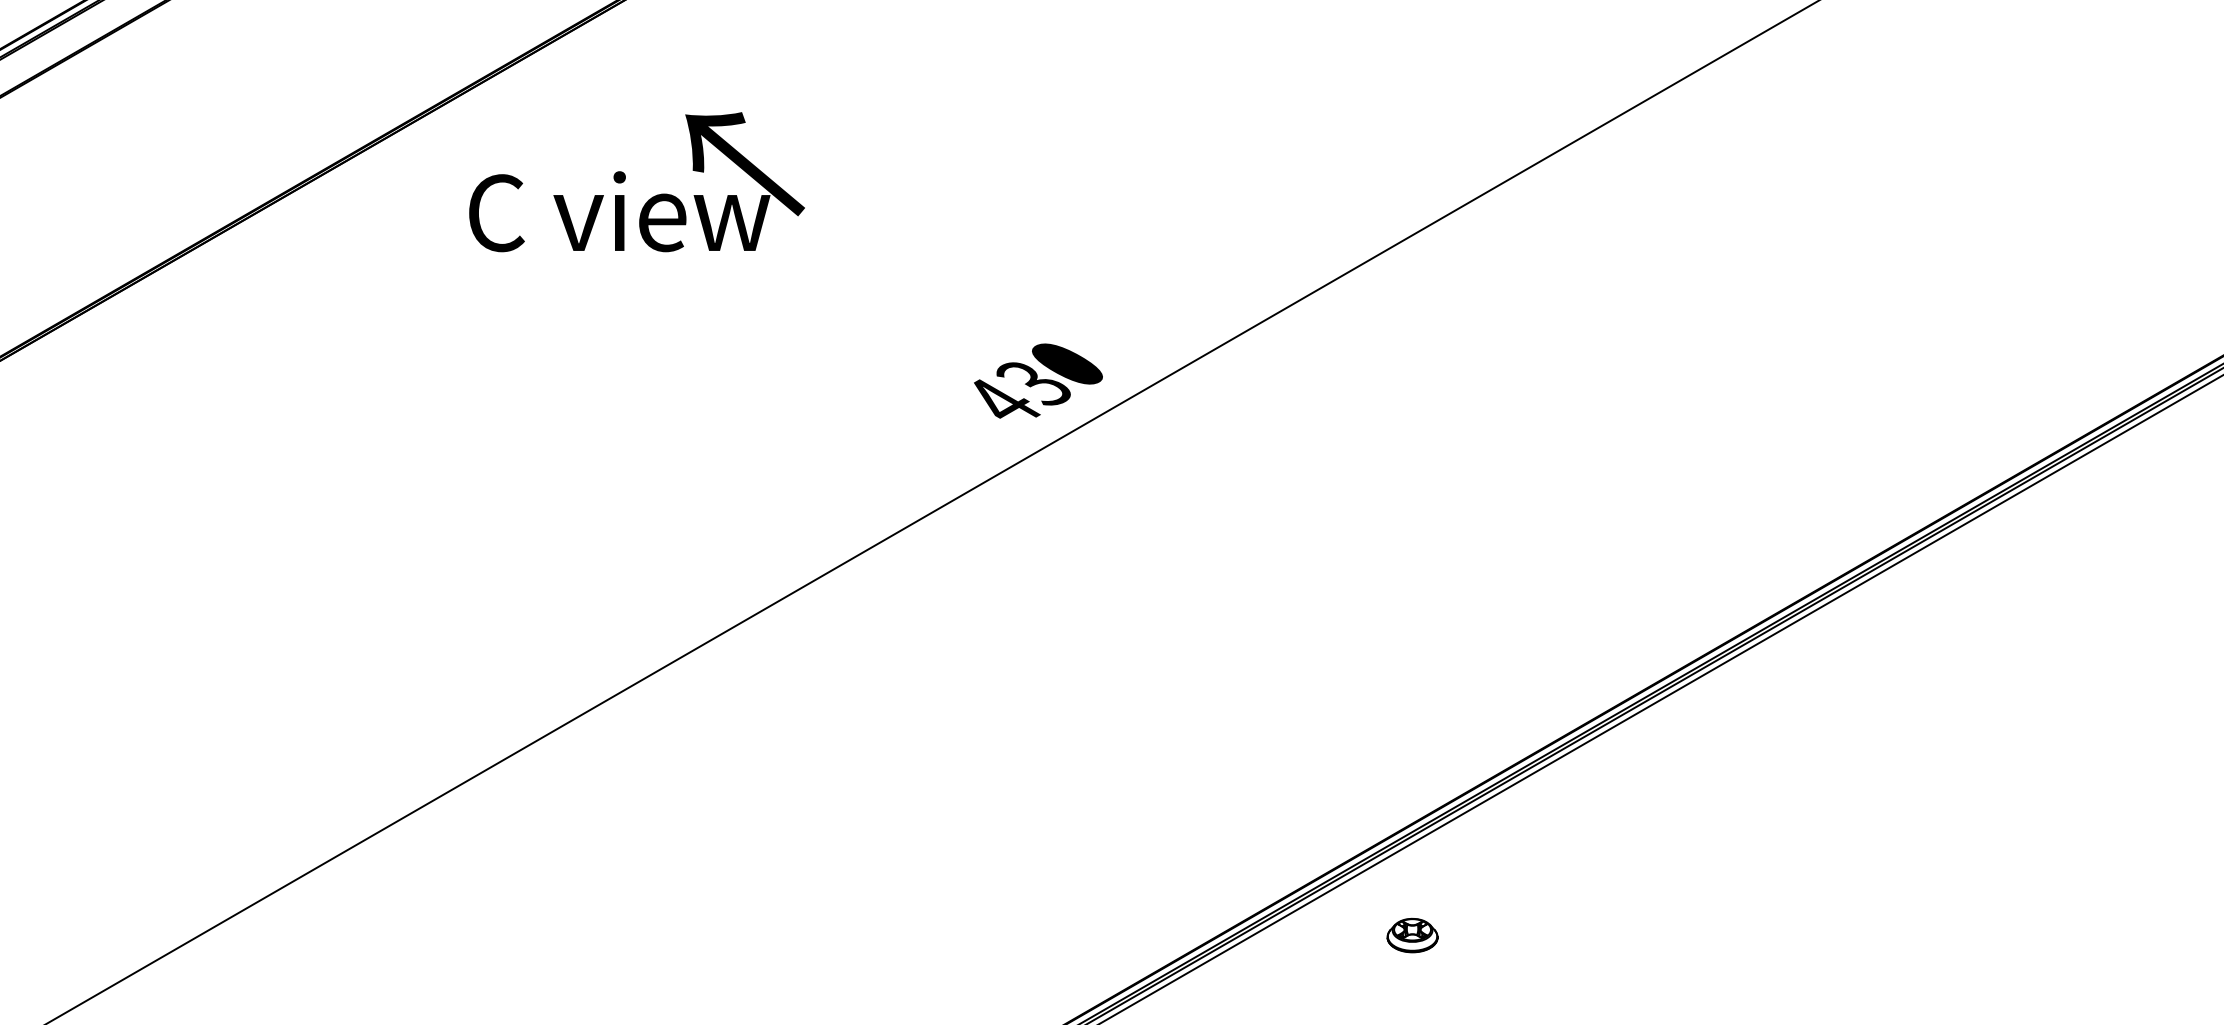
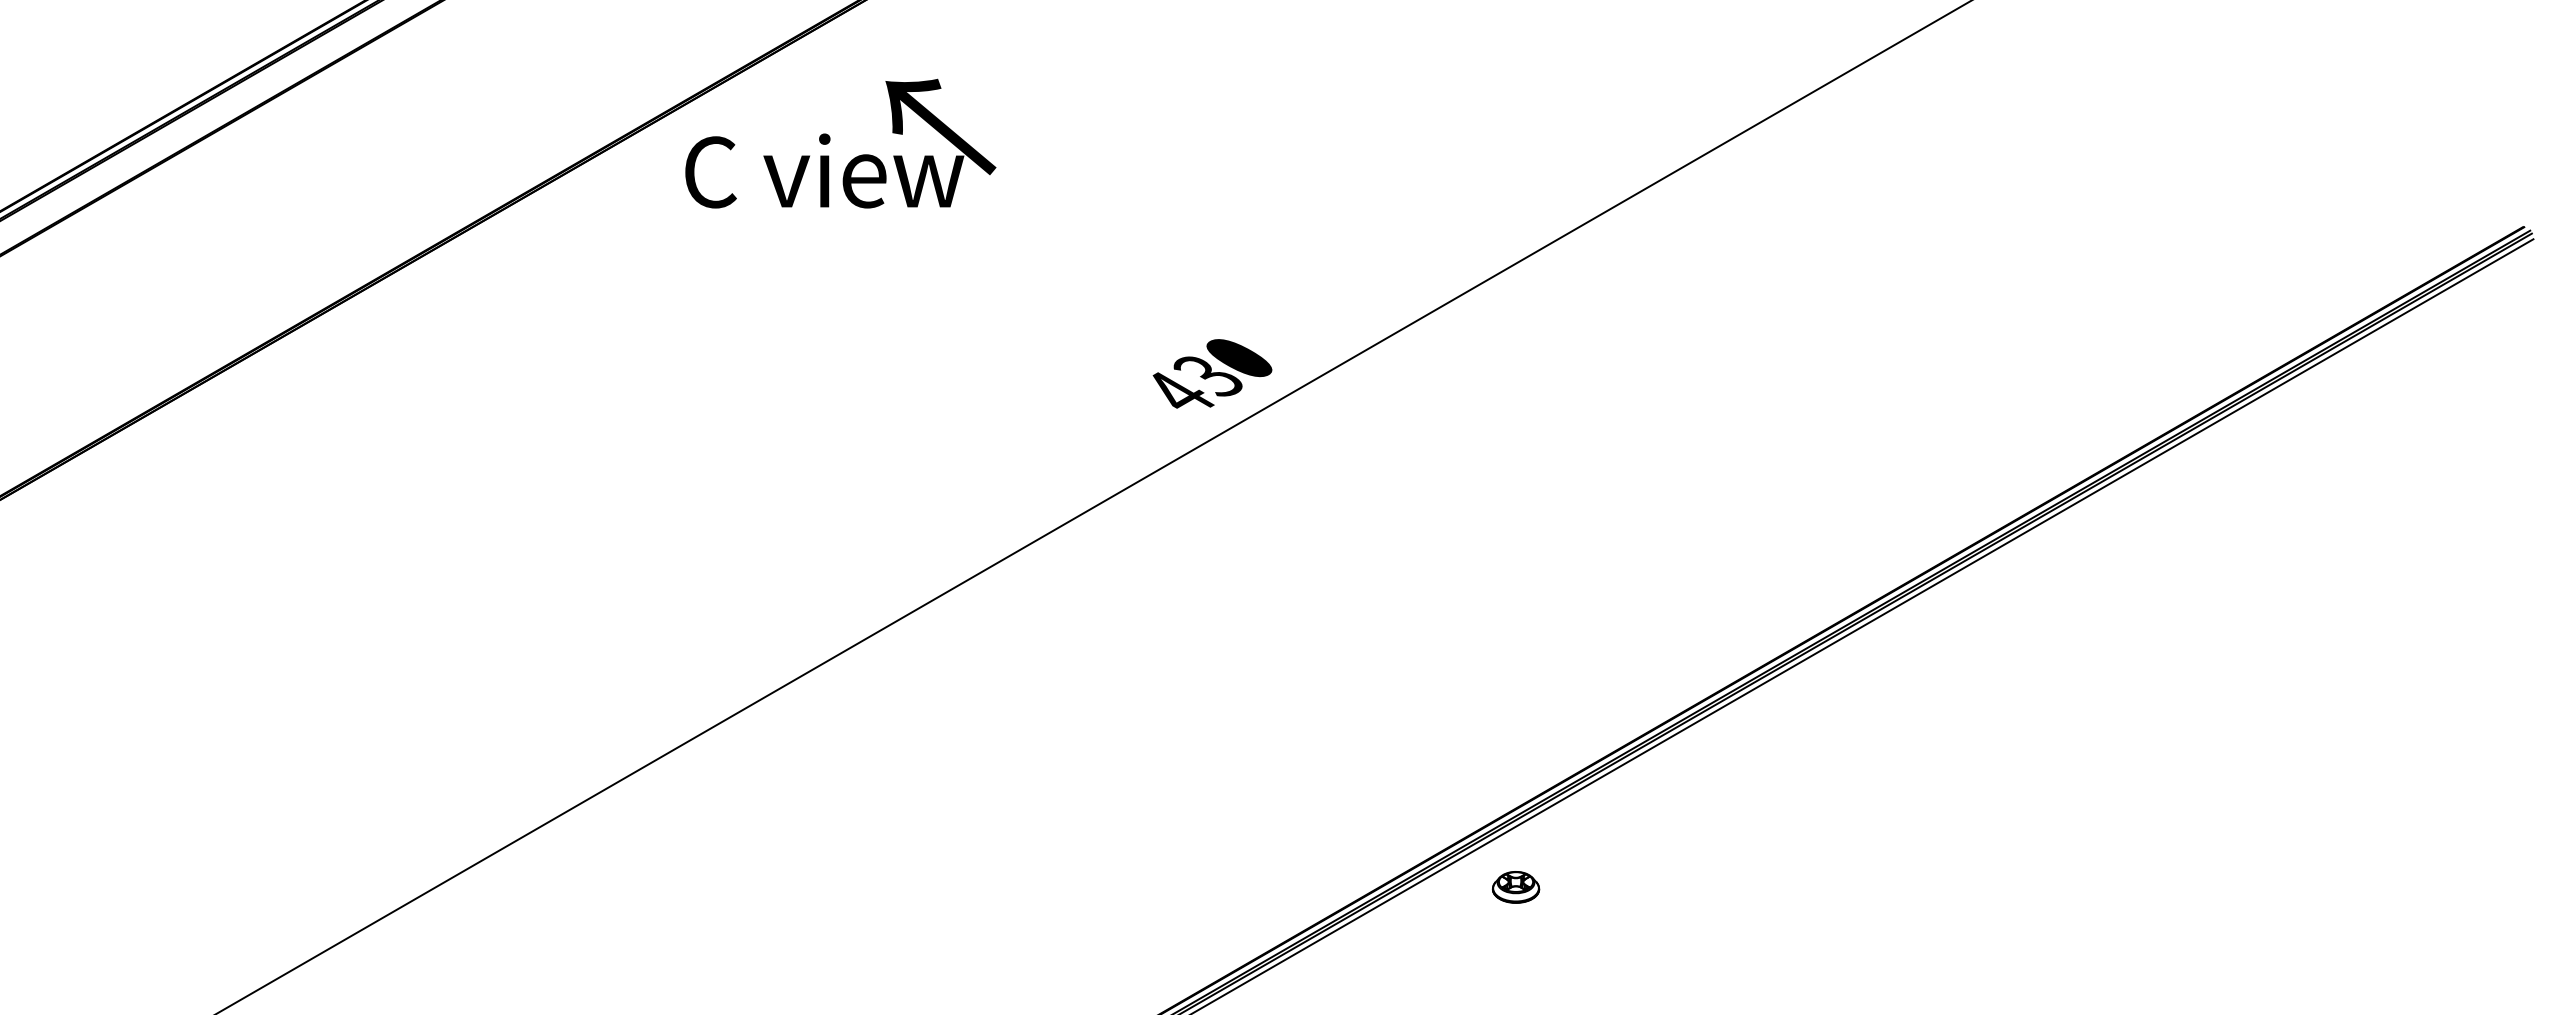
text: (636, 181) -> (840, 143), moved
part: (1412, 935) -> (1515, 887), moved

